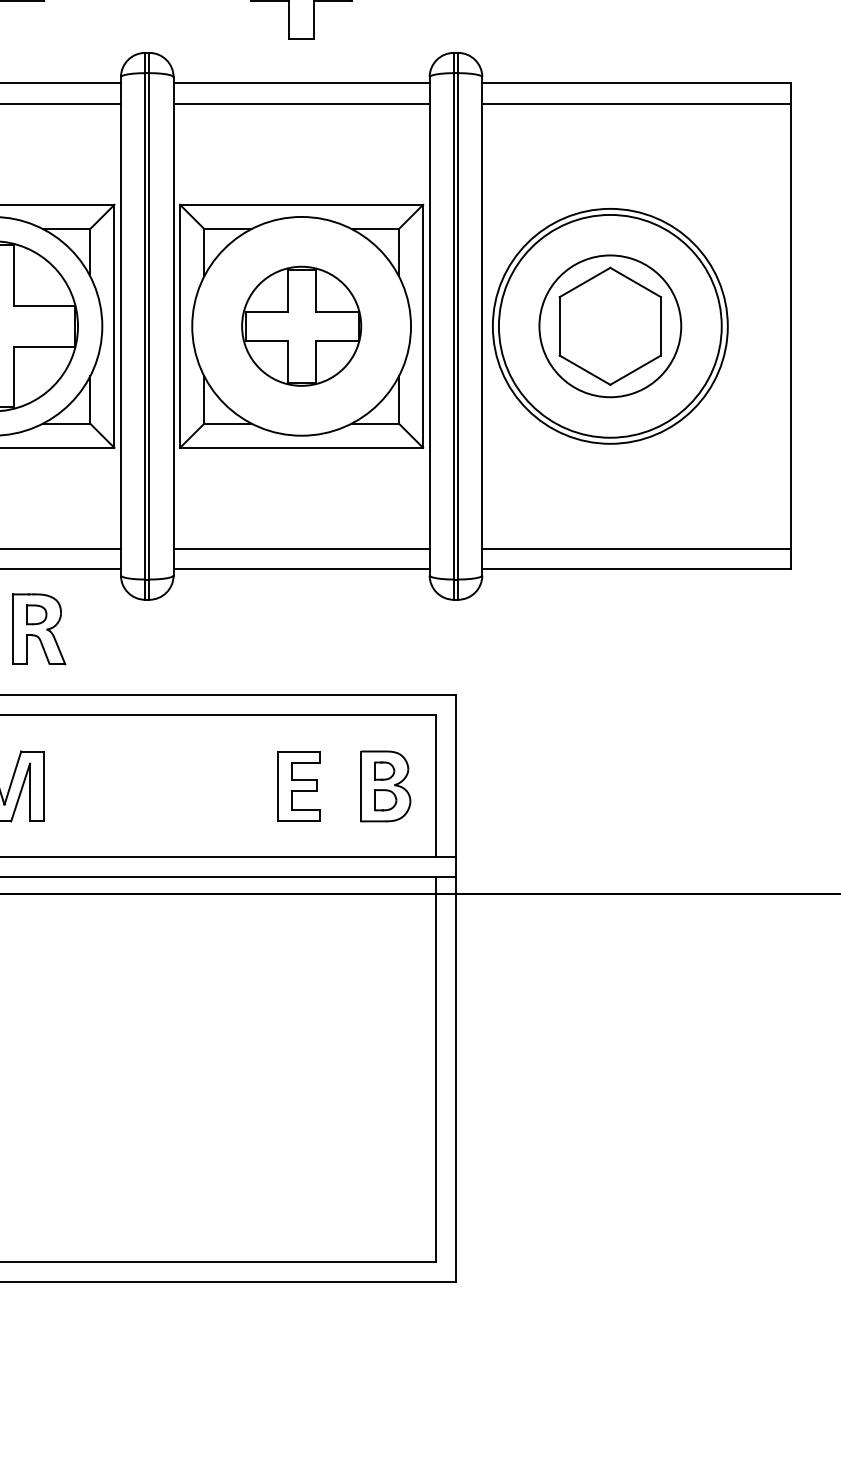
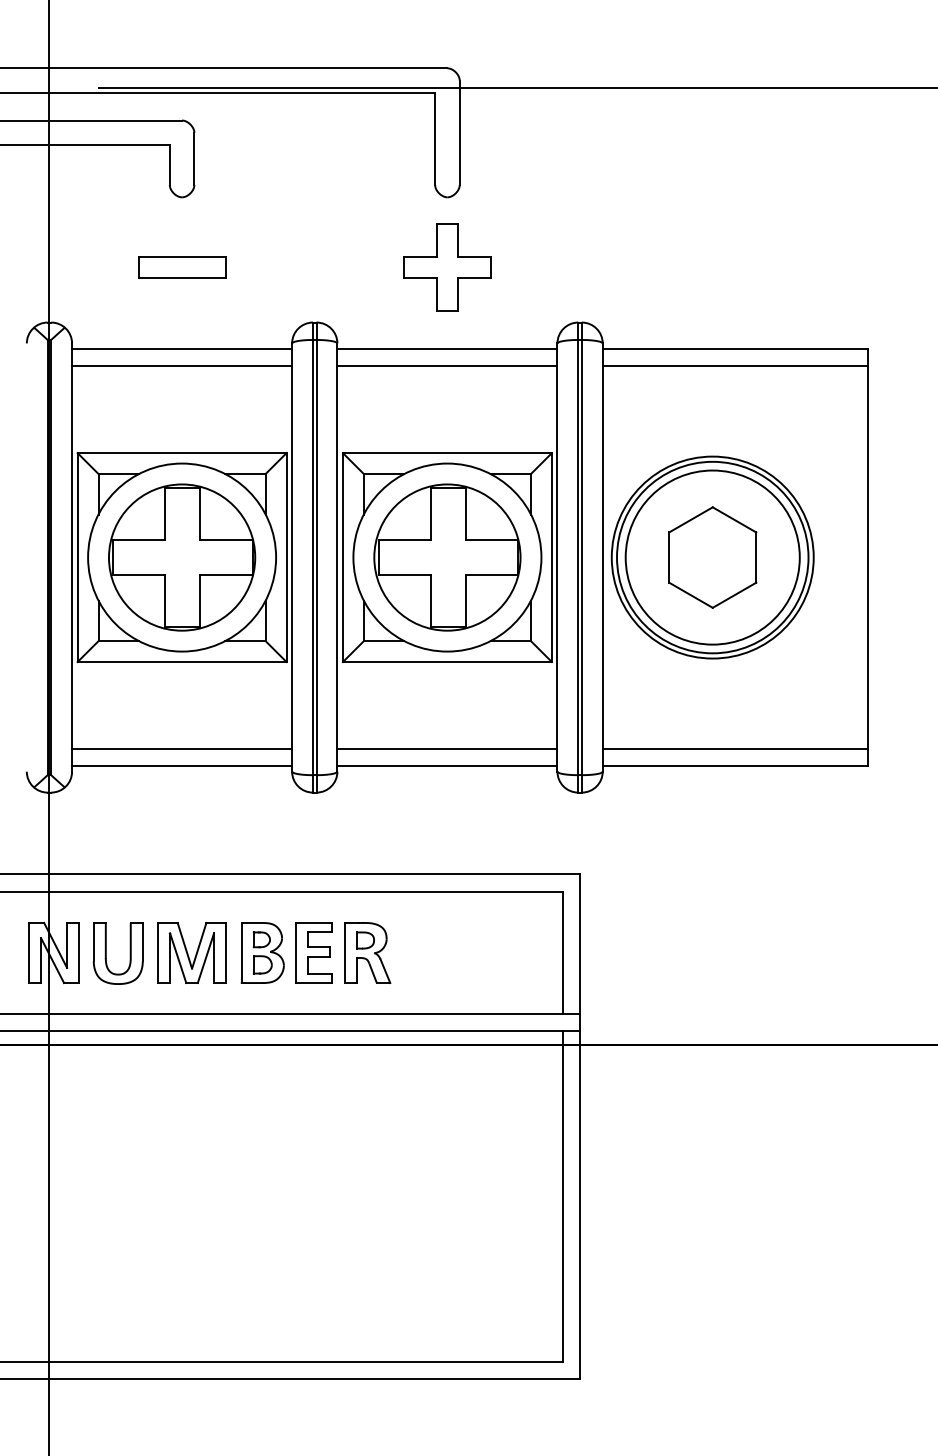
part: (301, 326) -> (447, 557), size x1.43
circle: (610, 326) -> (712, 557), size x1.43
part: (38, 628) -> (367, 952), moved
part: (298, 785) -> (313, 952), moved
part: (385, 785) -> (262, 952), moved

